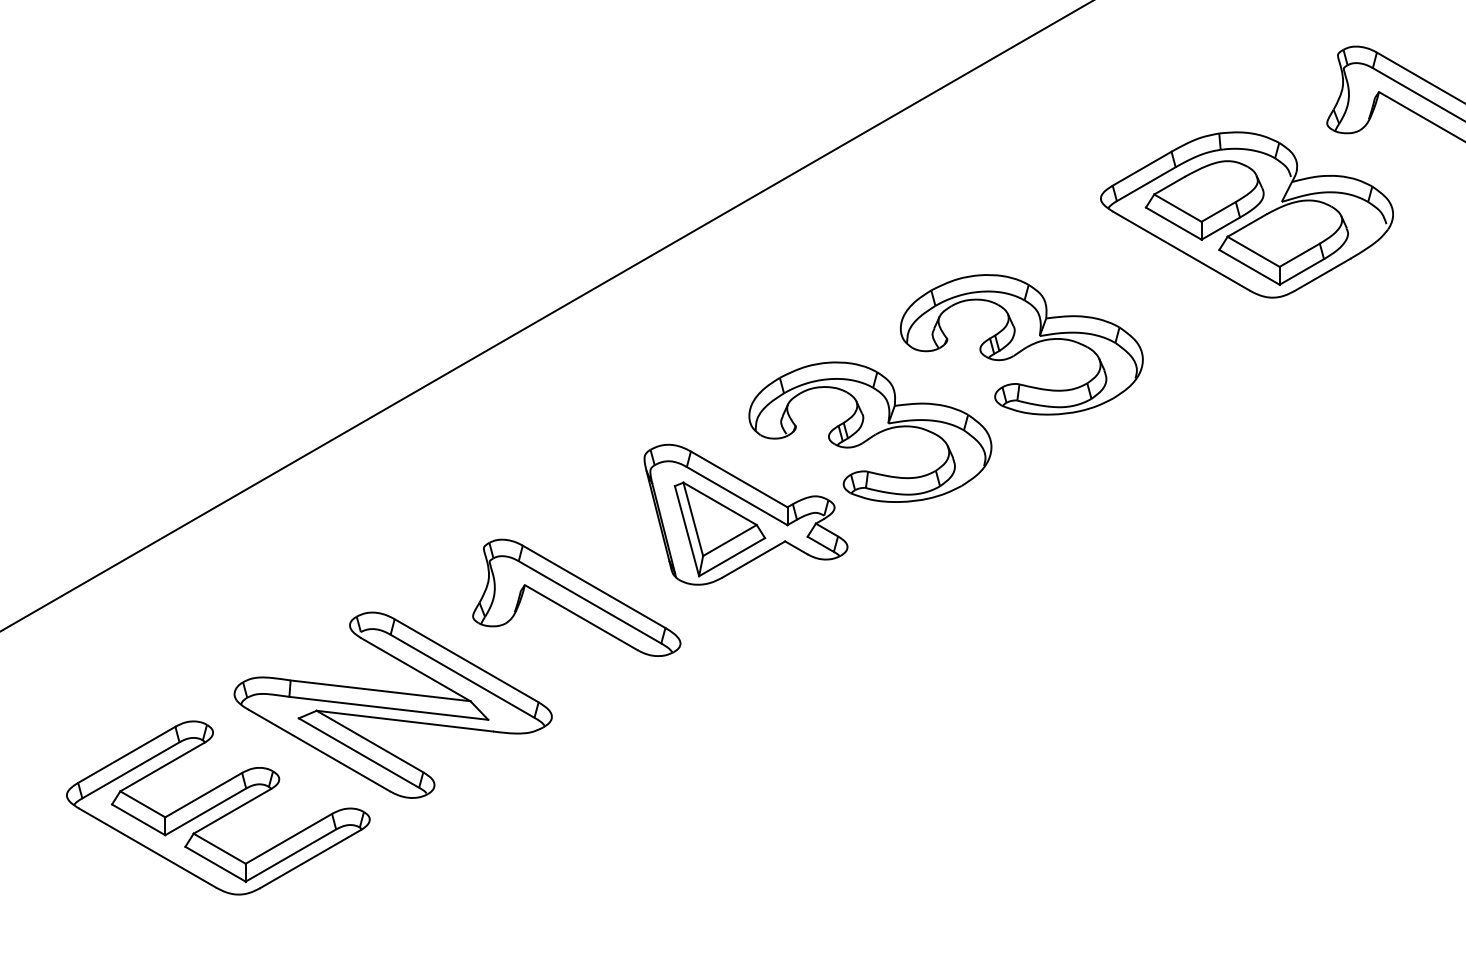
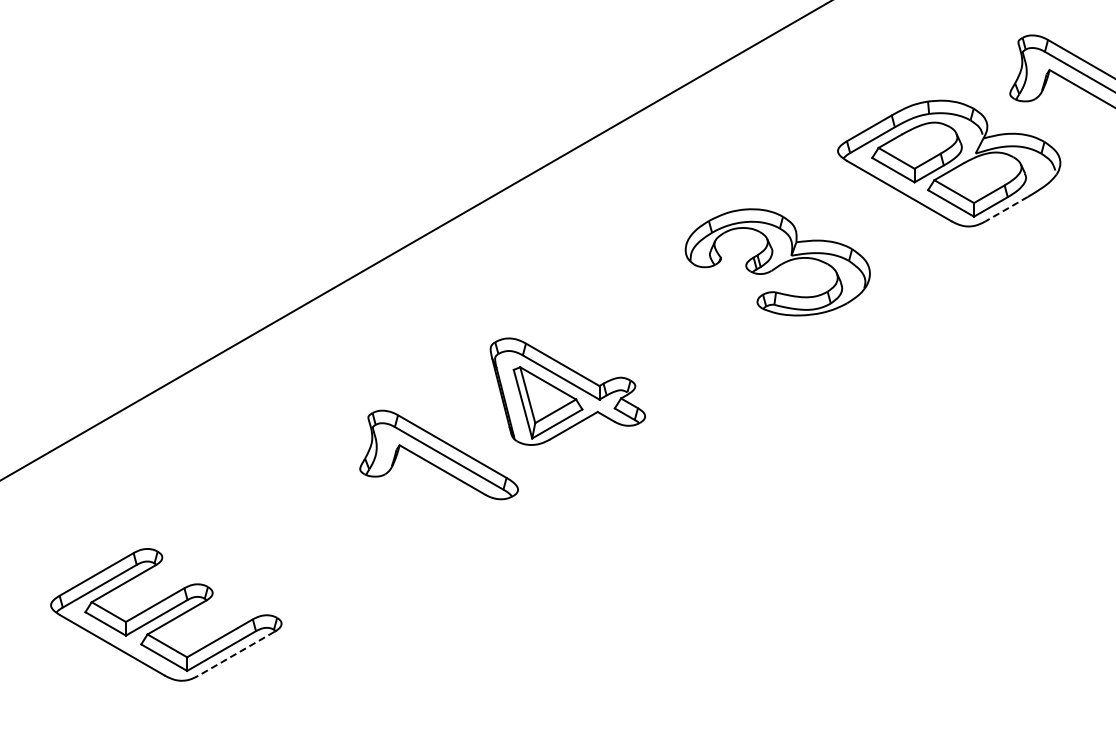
line: (1322, 275) -> (1006, 209), solid -> dashed
part: (870, 431) -> (662, 328), removed
part: (392, 705) -> (298, 536), removed
line: (310, 858) -> (236, 653), solid -> dashed

